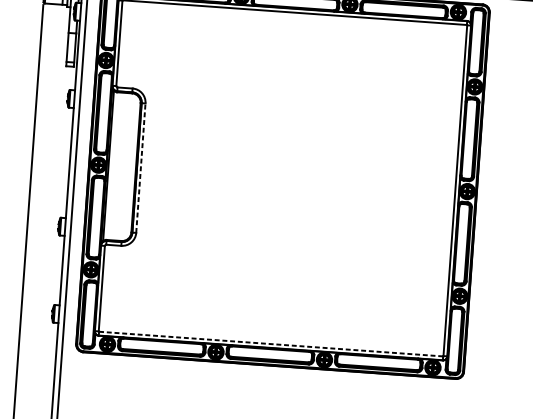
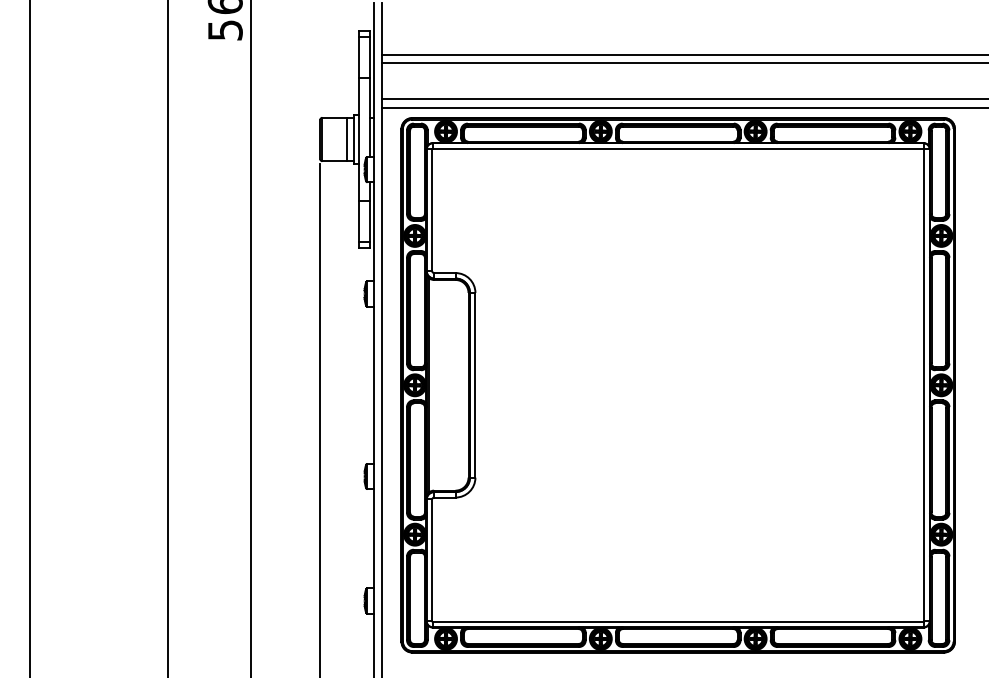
line: (140, 167) -> (475, 384), dashed -> solid
line: (271, 343) -> (678, 621), dashed -> solid

